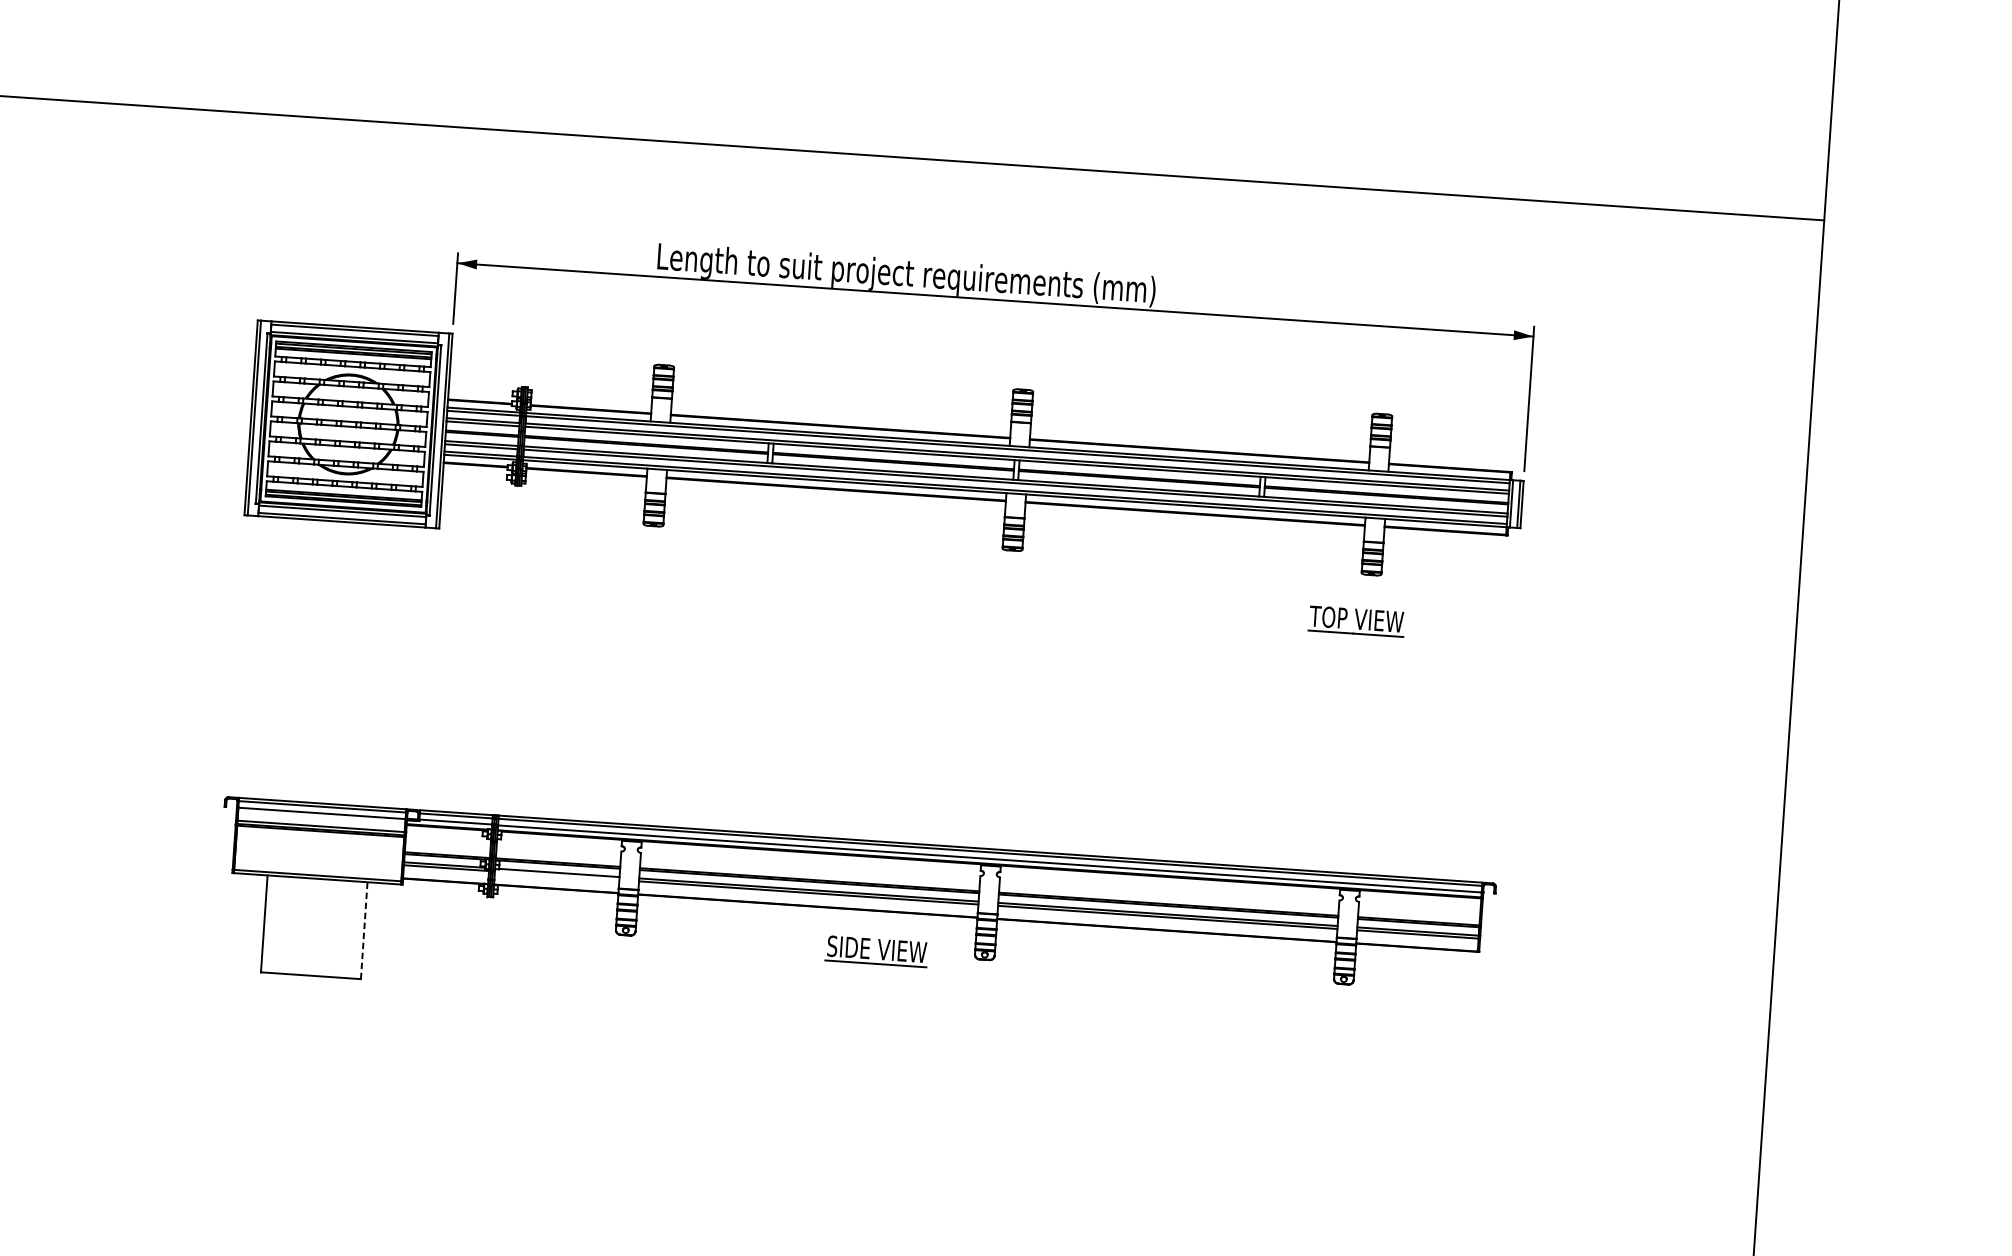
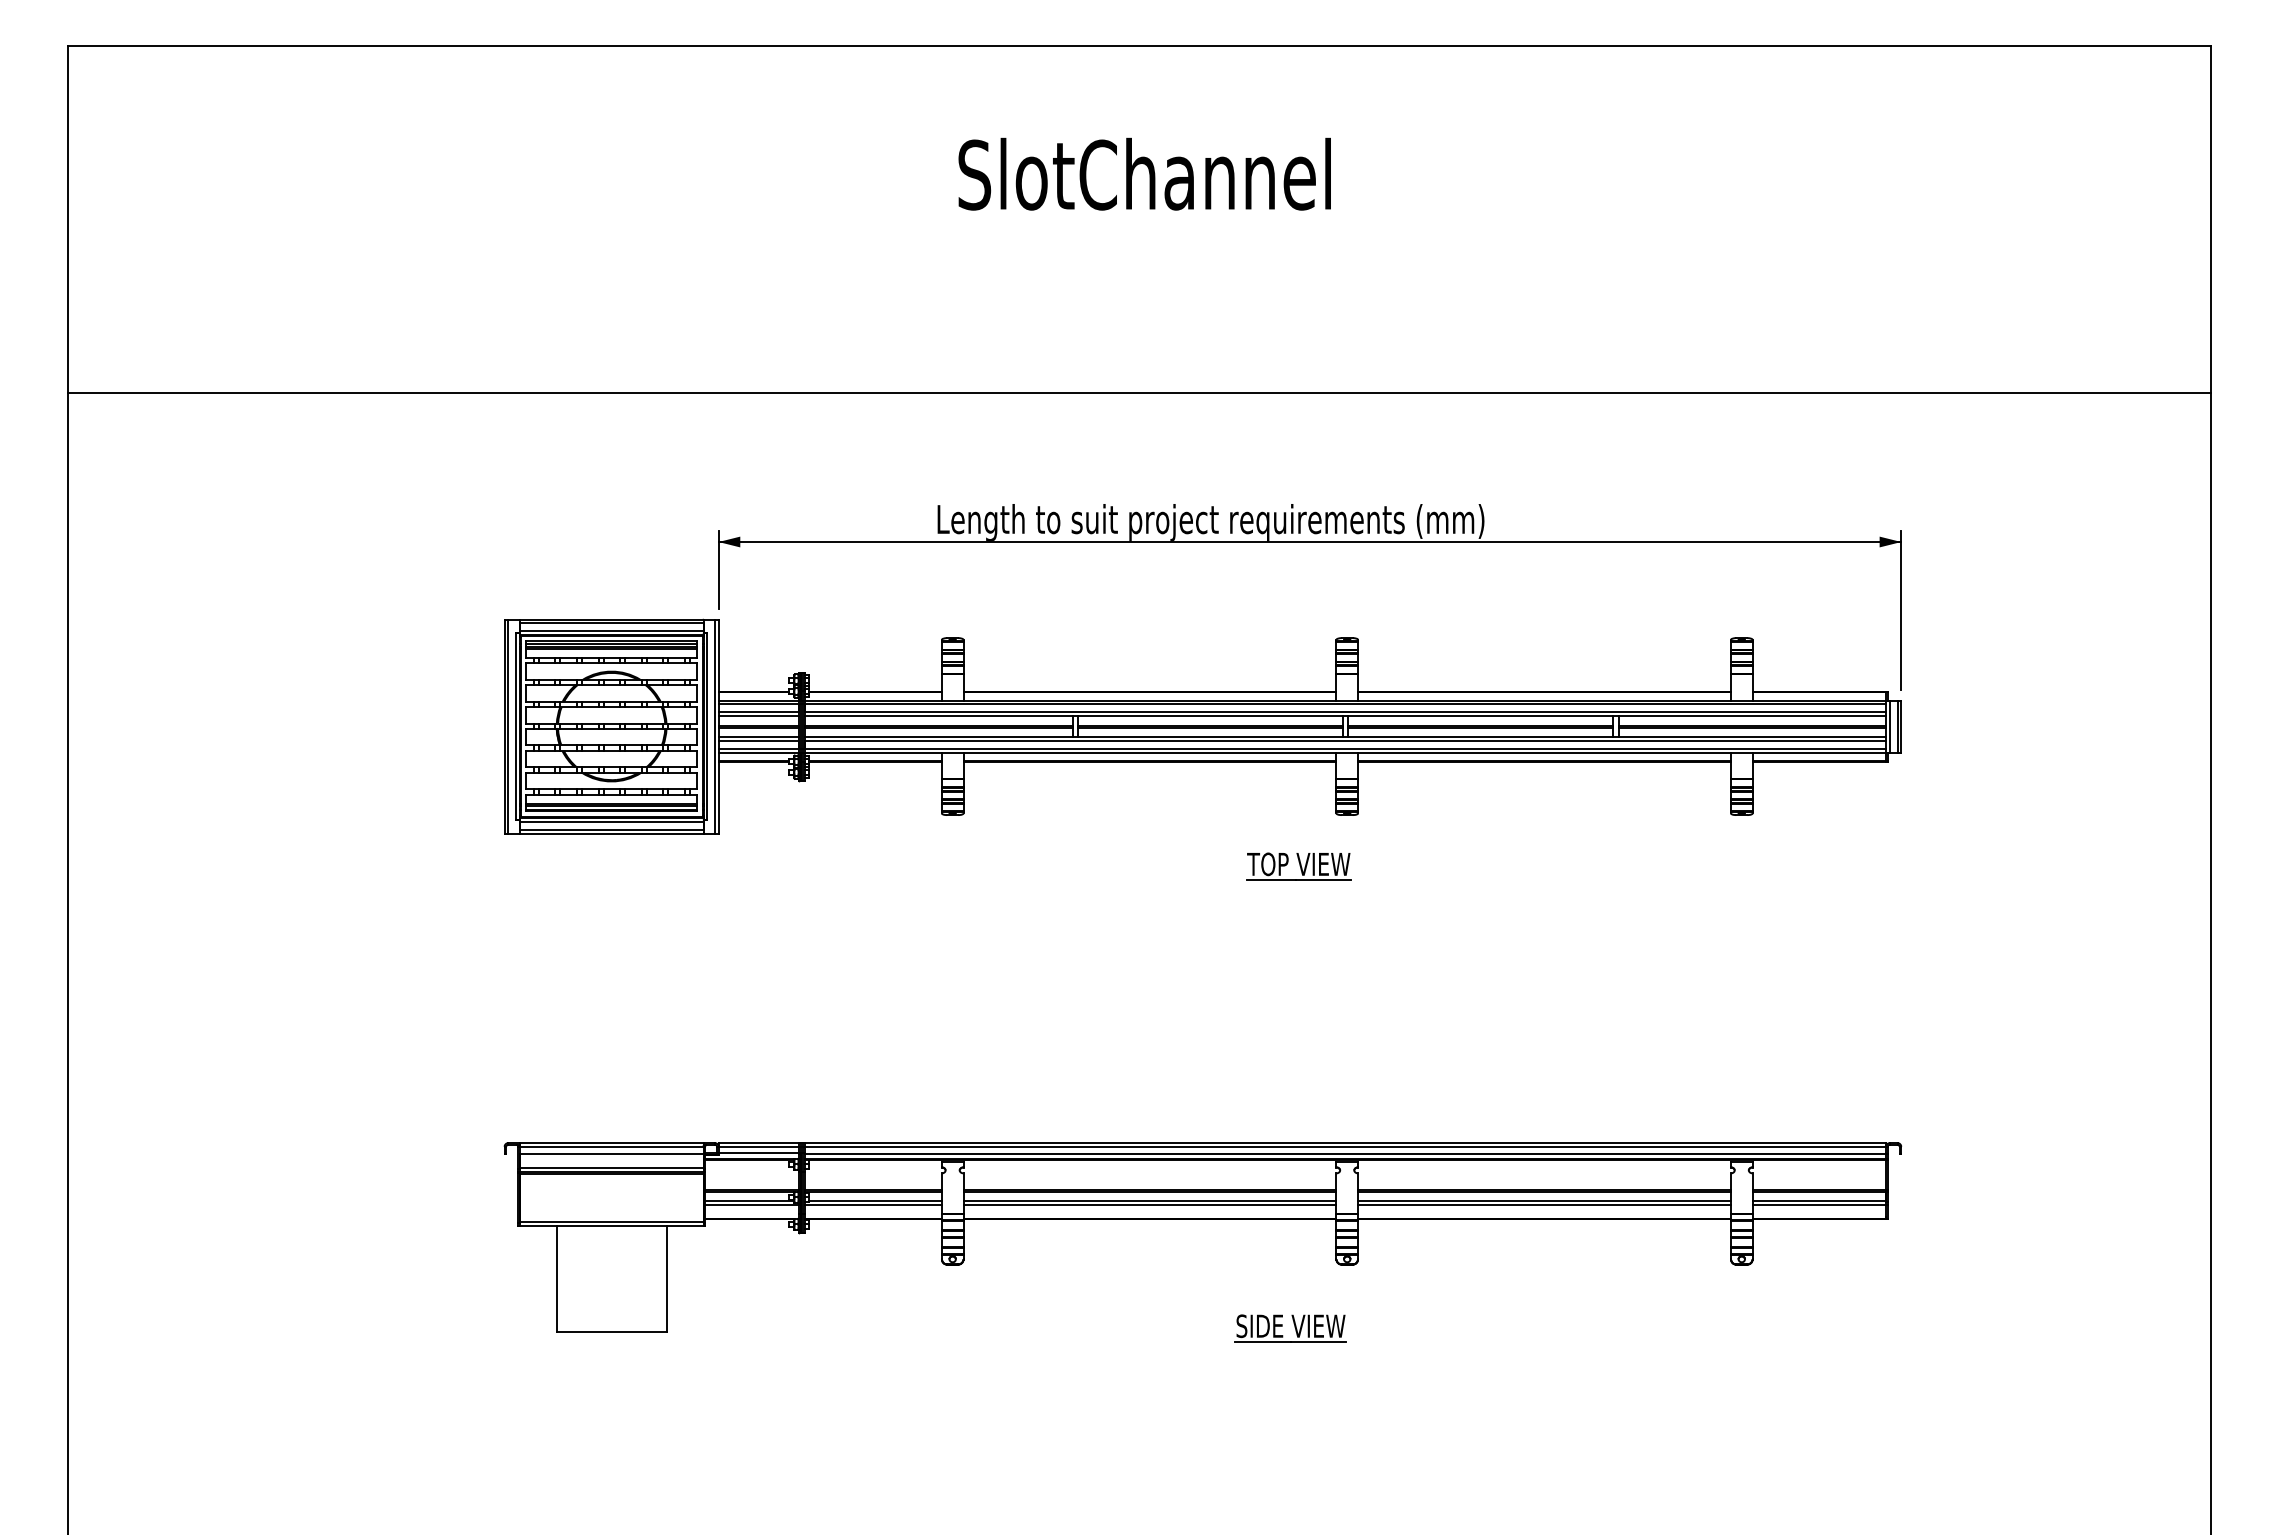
part: (1356, 621) -> (1298, 866), moved
line: (557, 875) -> (873, 1204), added
line: (364, 930) -> (666, 1278), dashed -> solid
part: (876, 951) -> (1290, 1328), moved

